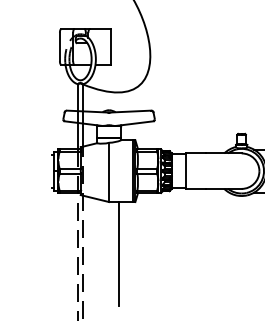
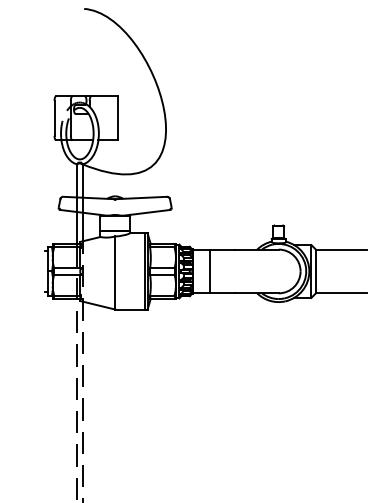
line: (119, 253) -> (127, 373), removed

